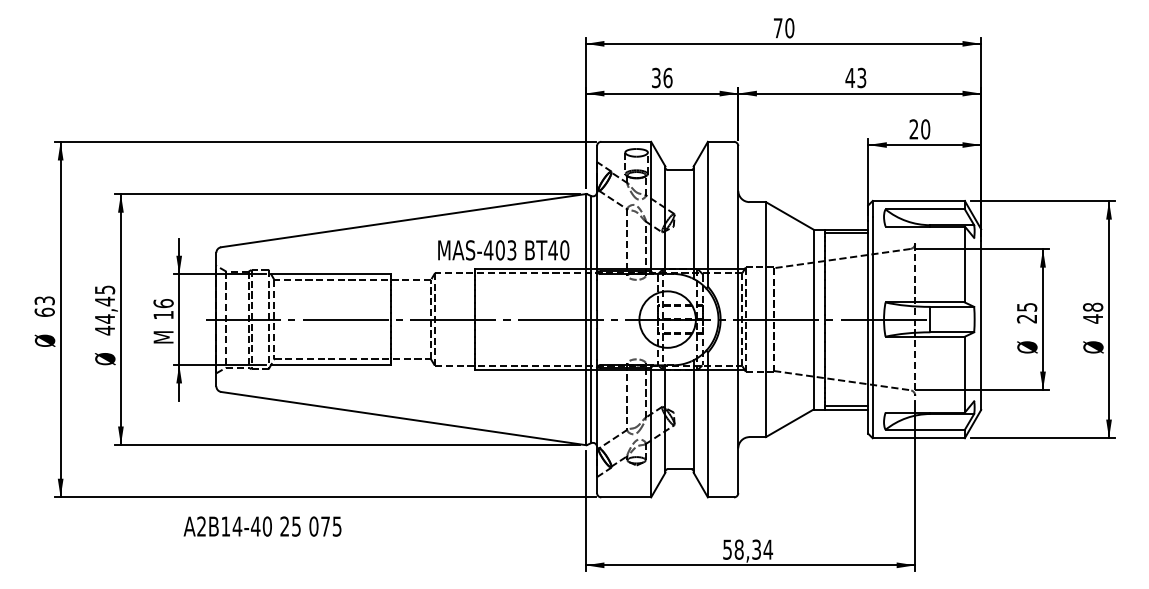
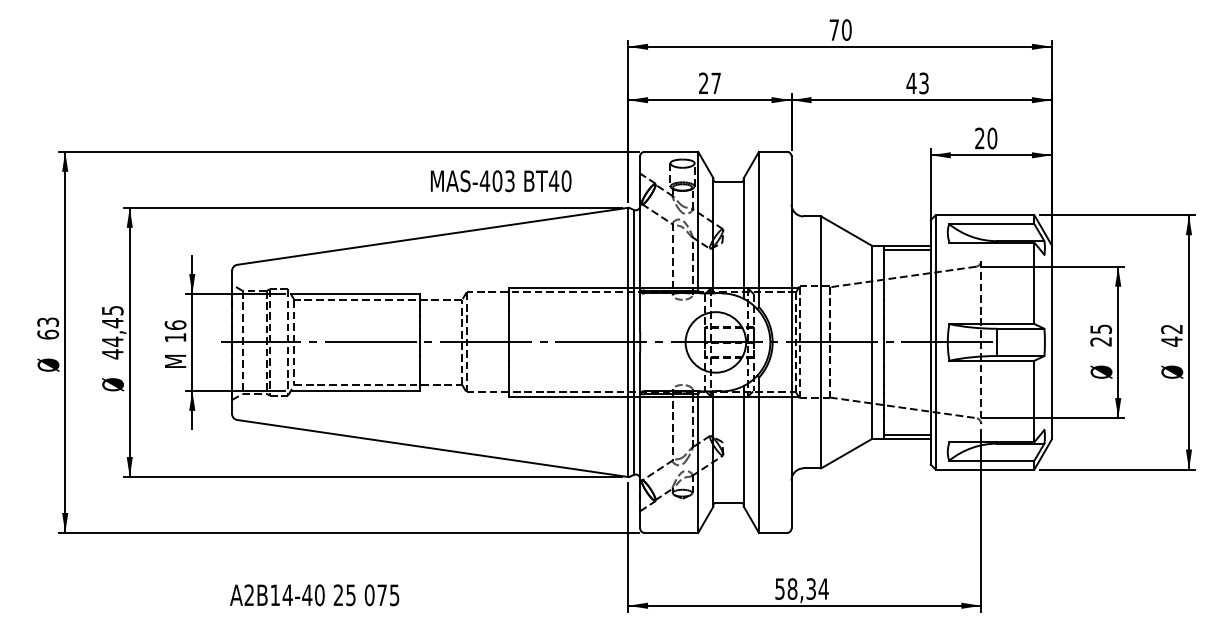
text: (662, 78) -> (710, 83), 36 -> 27
text: (504, 250) -> (501, 181), moved
text: (1092, 307) -> (1171, 329), 48 -> 42
text: (262, 526) -> (314, 595), moved

